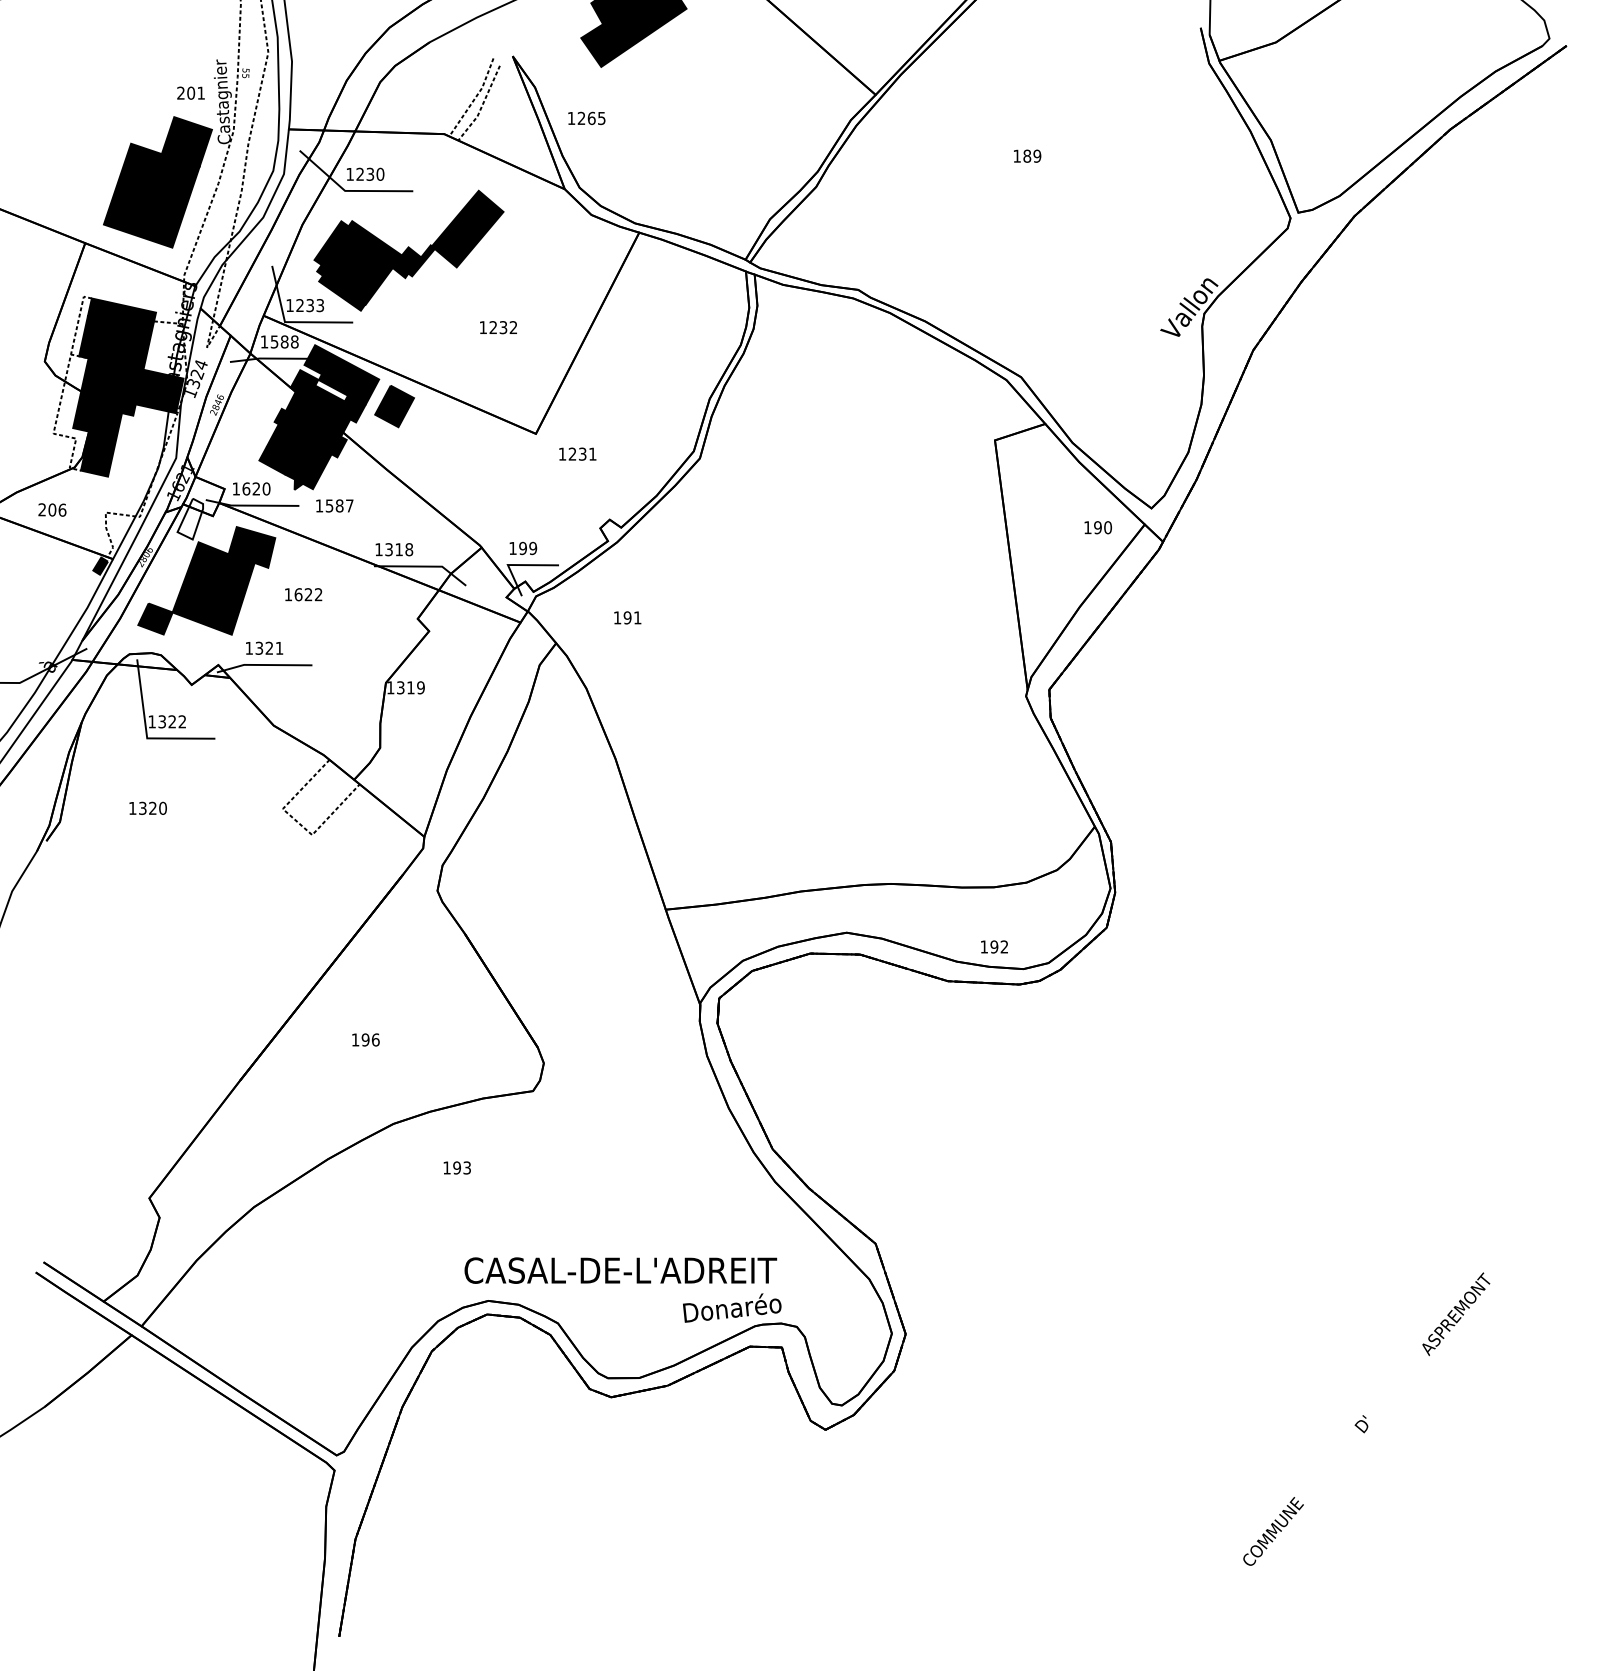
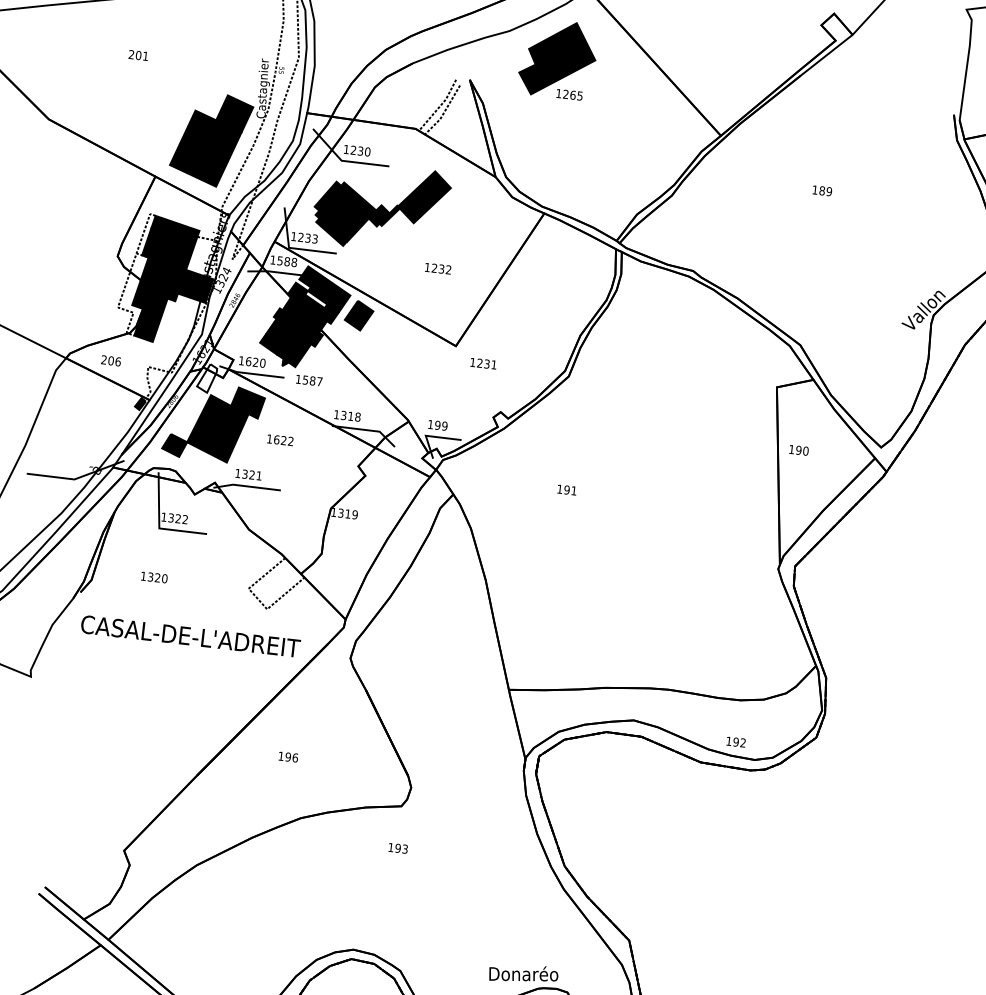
text: (190, 92) -> (138, 54), moved
text: (586, 117) -> (569, 94), moved
text: (1097, 527) -> (798, 450), moved
text: (627, 617) -> (566, 489), moved
text: (456, 1167) -> (397, 848), moved
text: (620, 1270) -> (190, 636), moved

